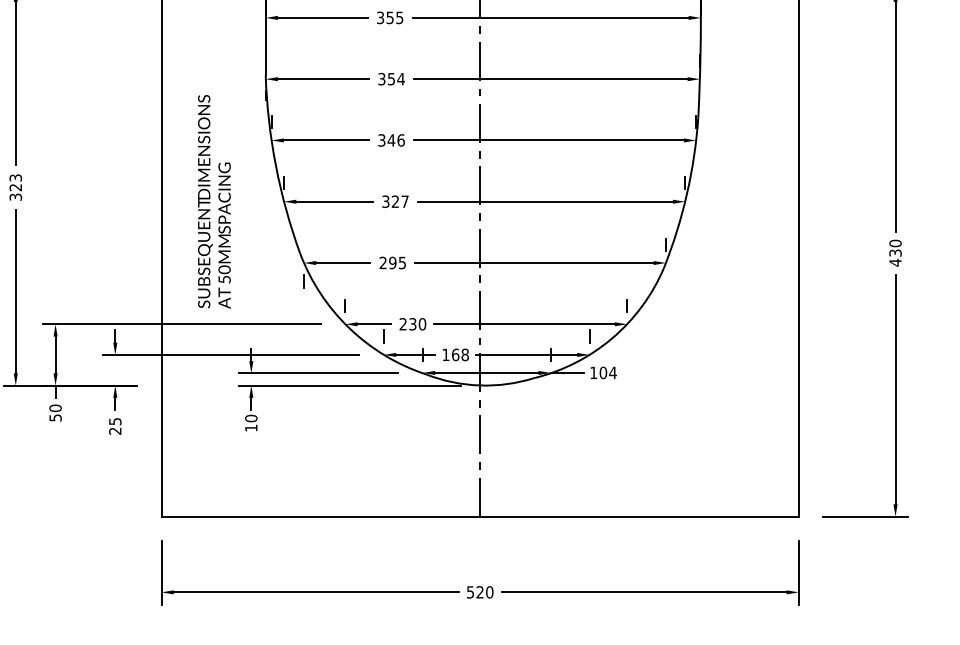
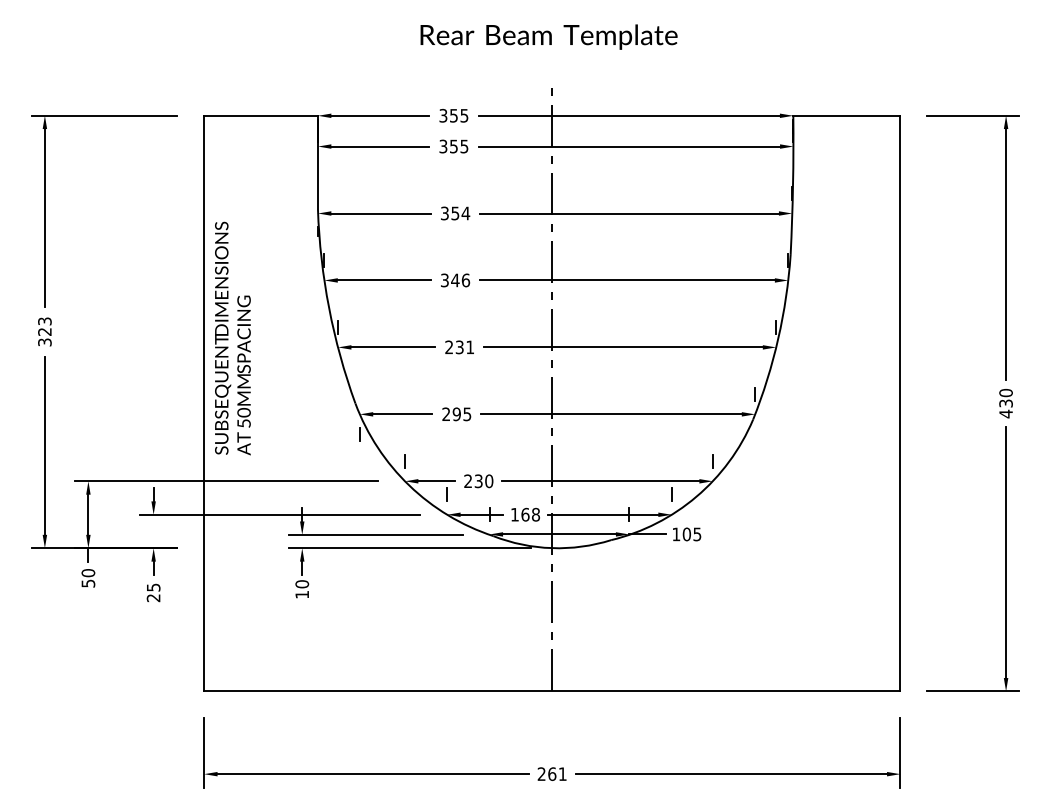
text: (214, 201) -> (232, 338), moved
text: (395, 201) -> (459, 347), 327 -> 231
text: (613, 372) -> (697, 534), 104 -> 105
text: (479, 592) -> (551, 774), 520 -> 261

